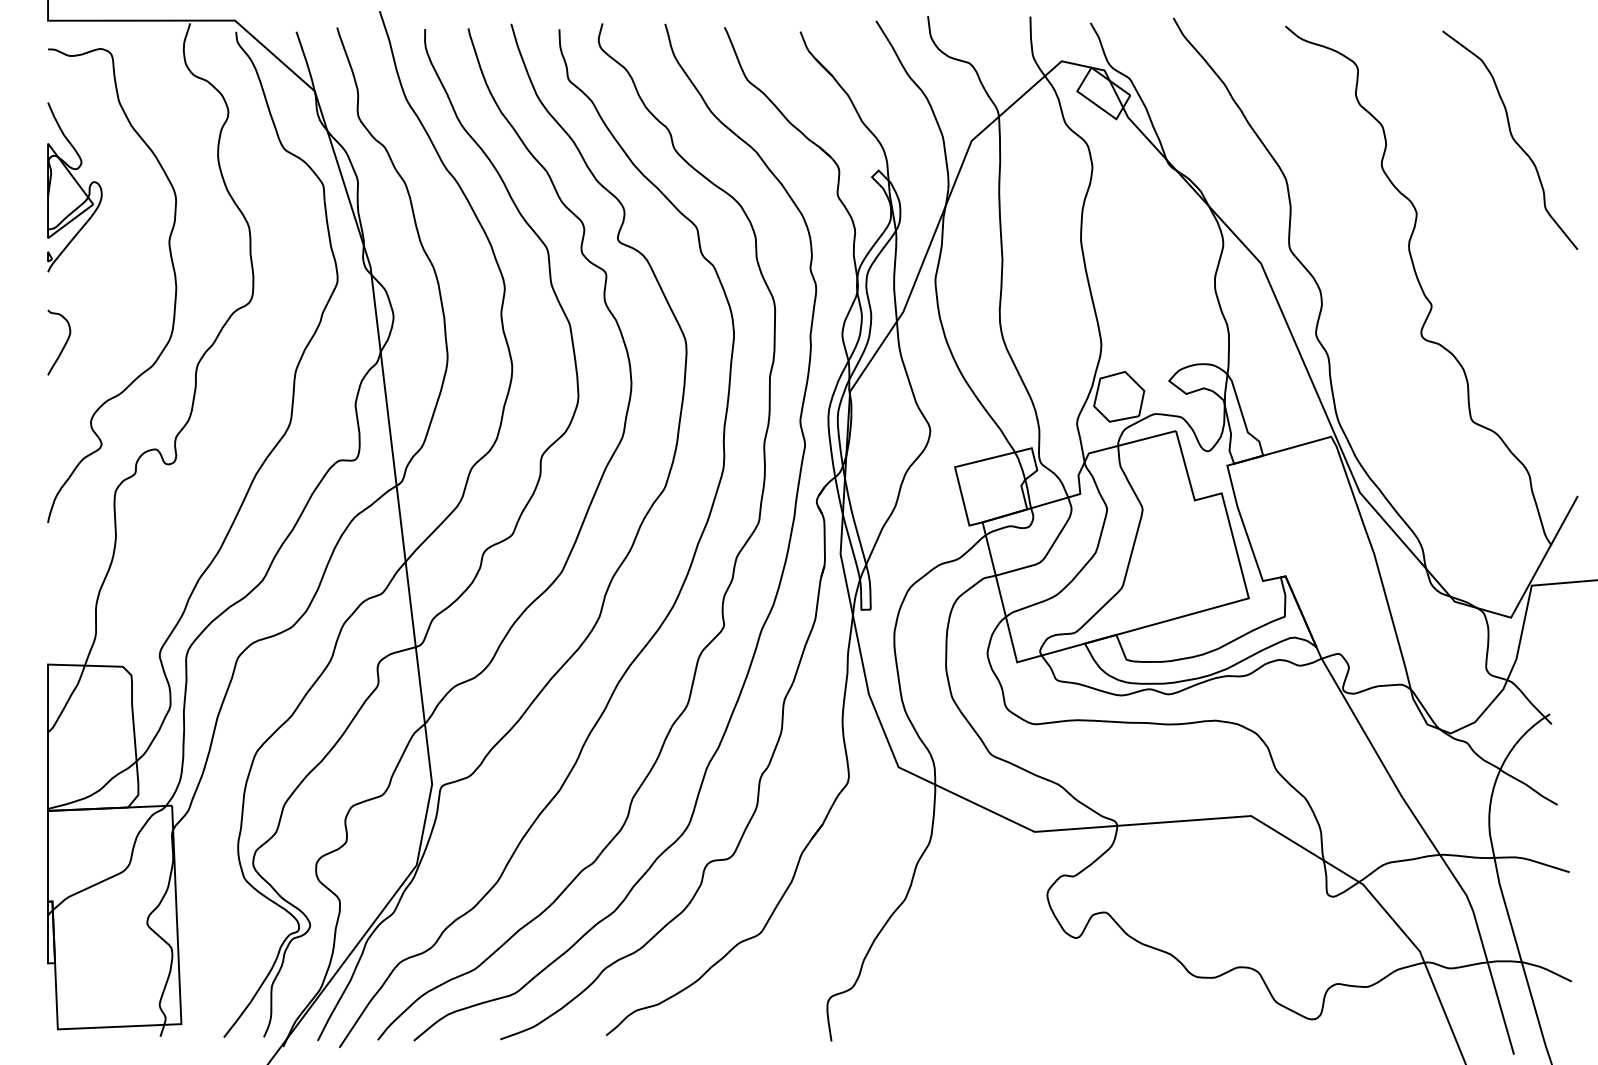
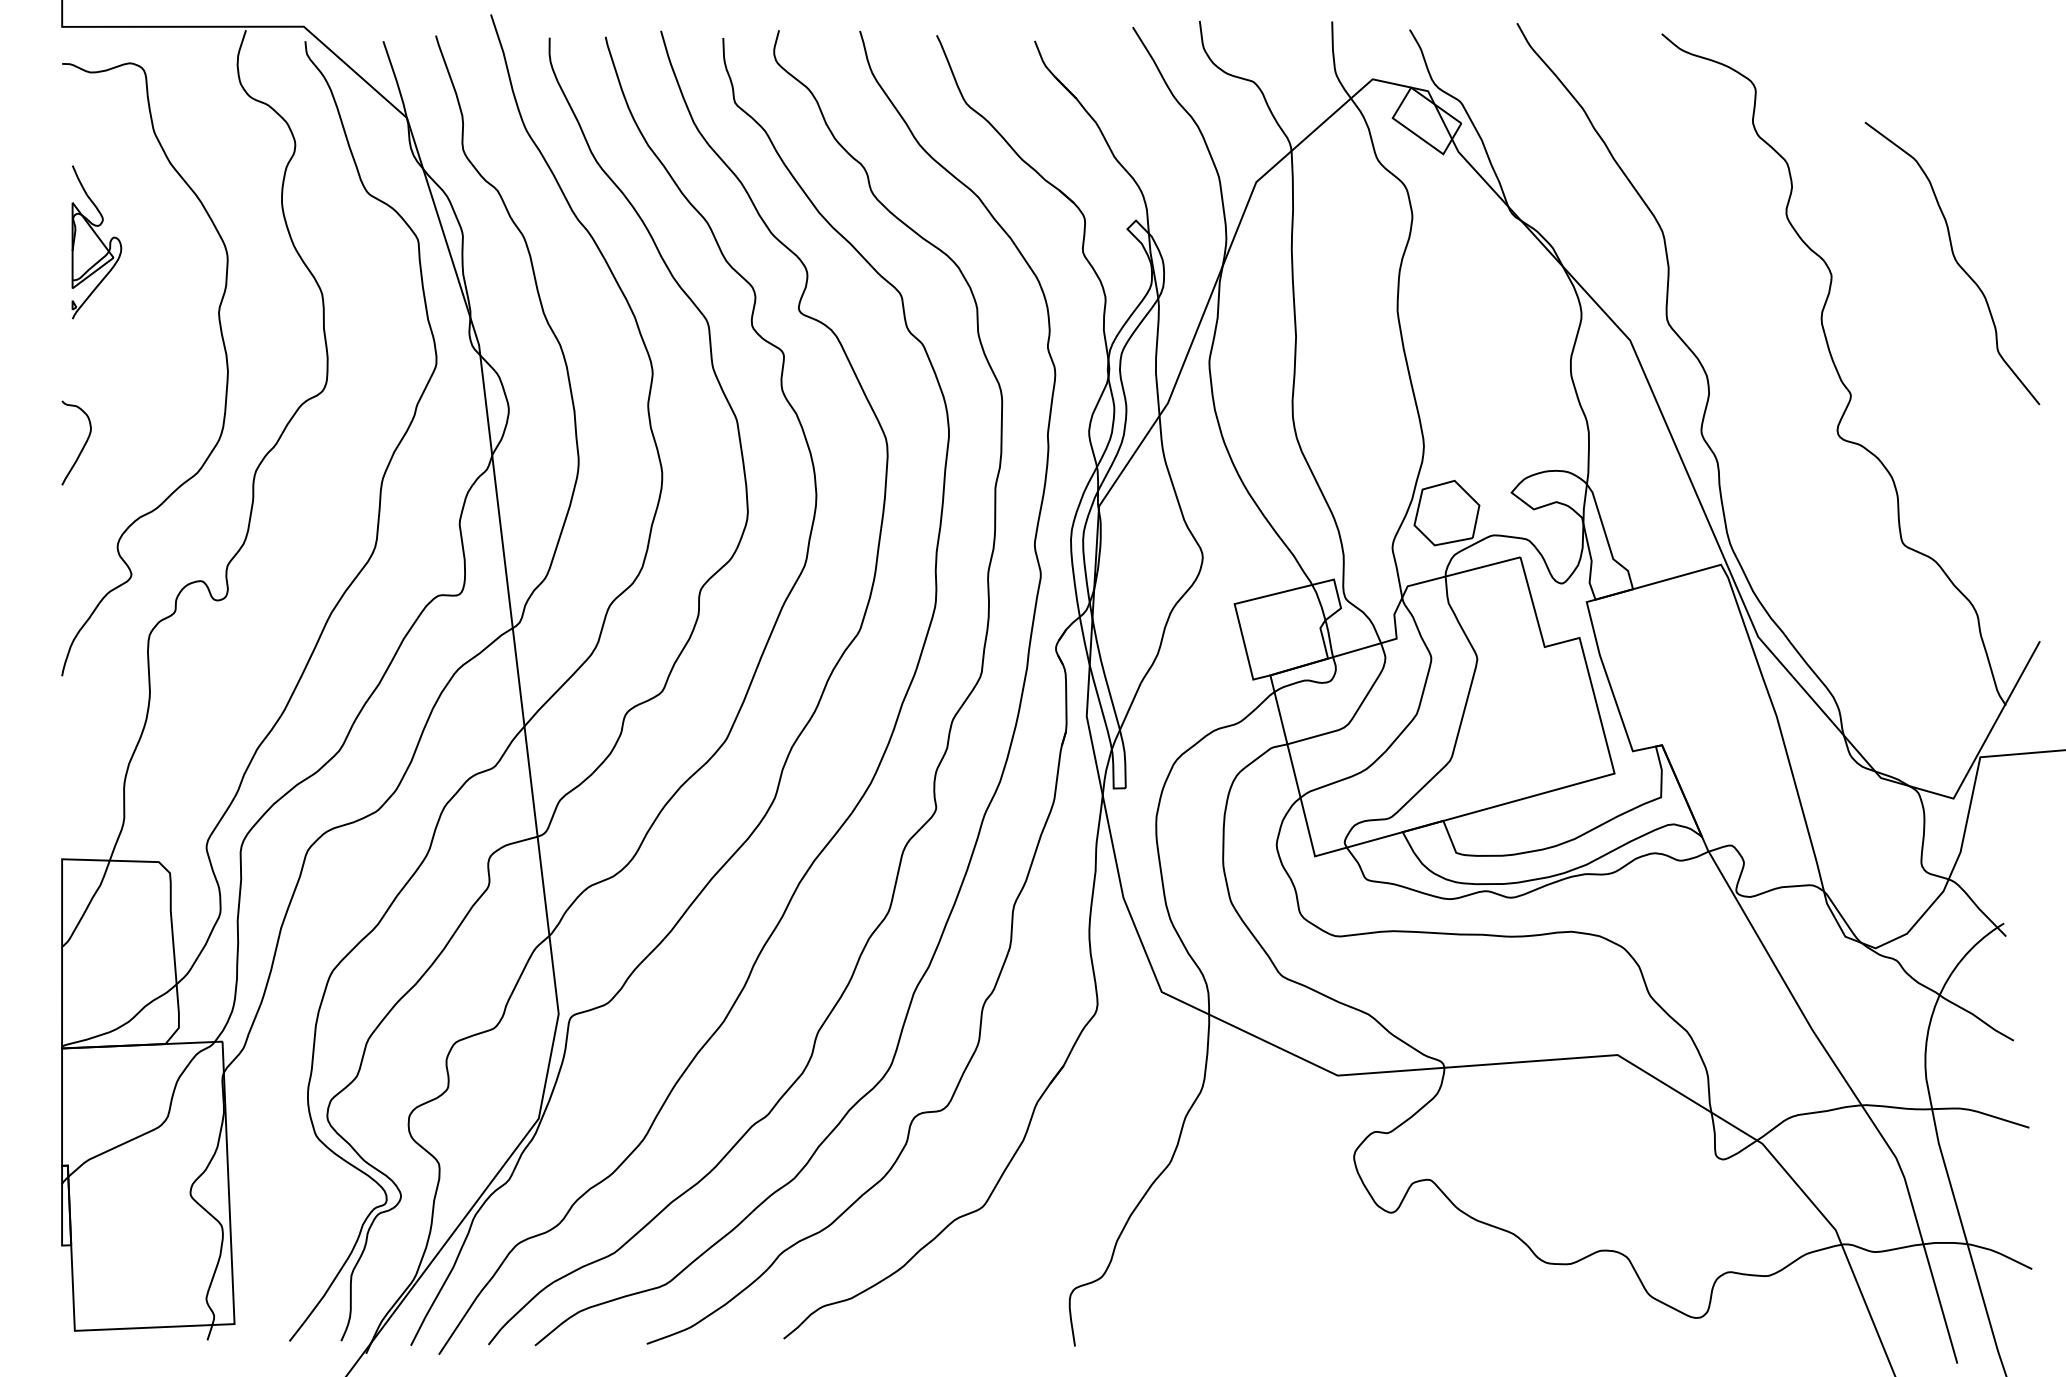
curve: (1511, 138) -> (1954, 260), moved
part: (74, 187) -> (96, 242), size x0.7

